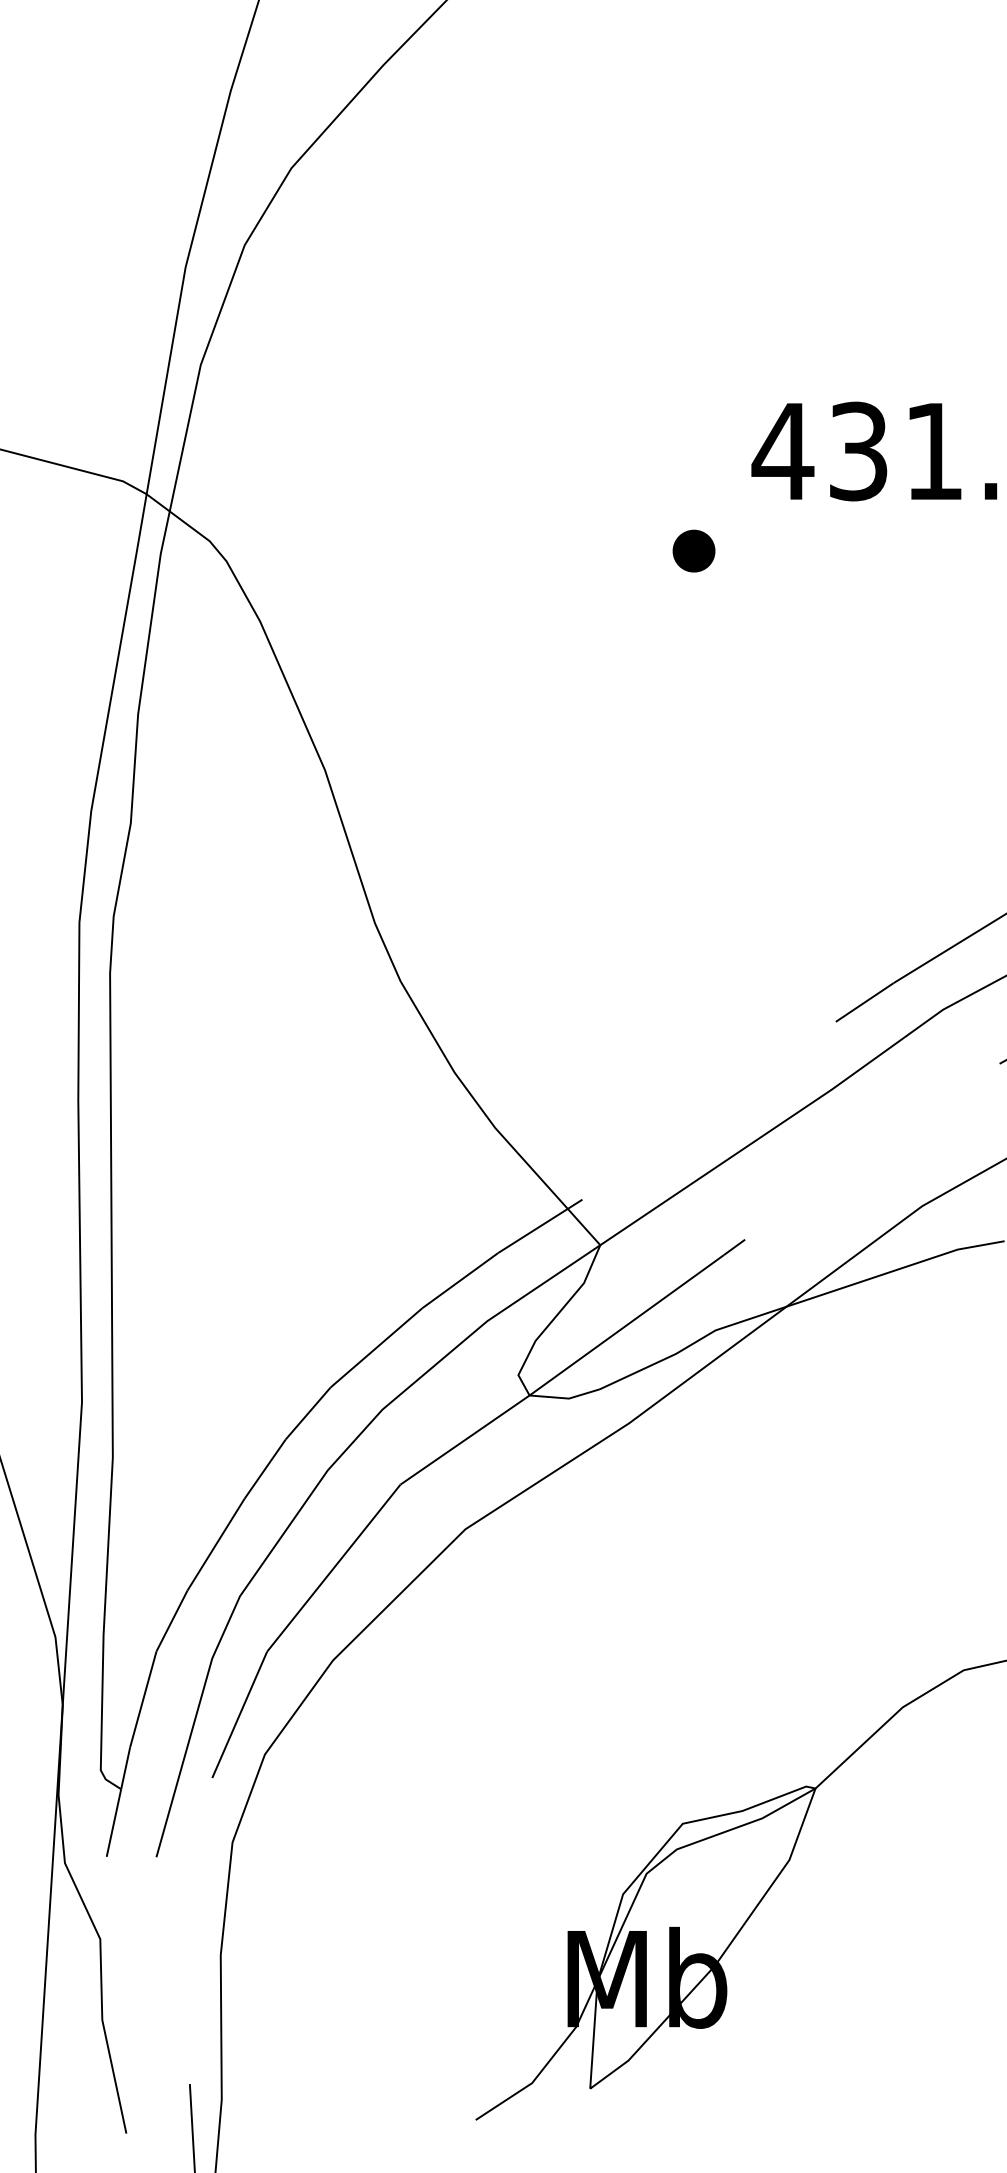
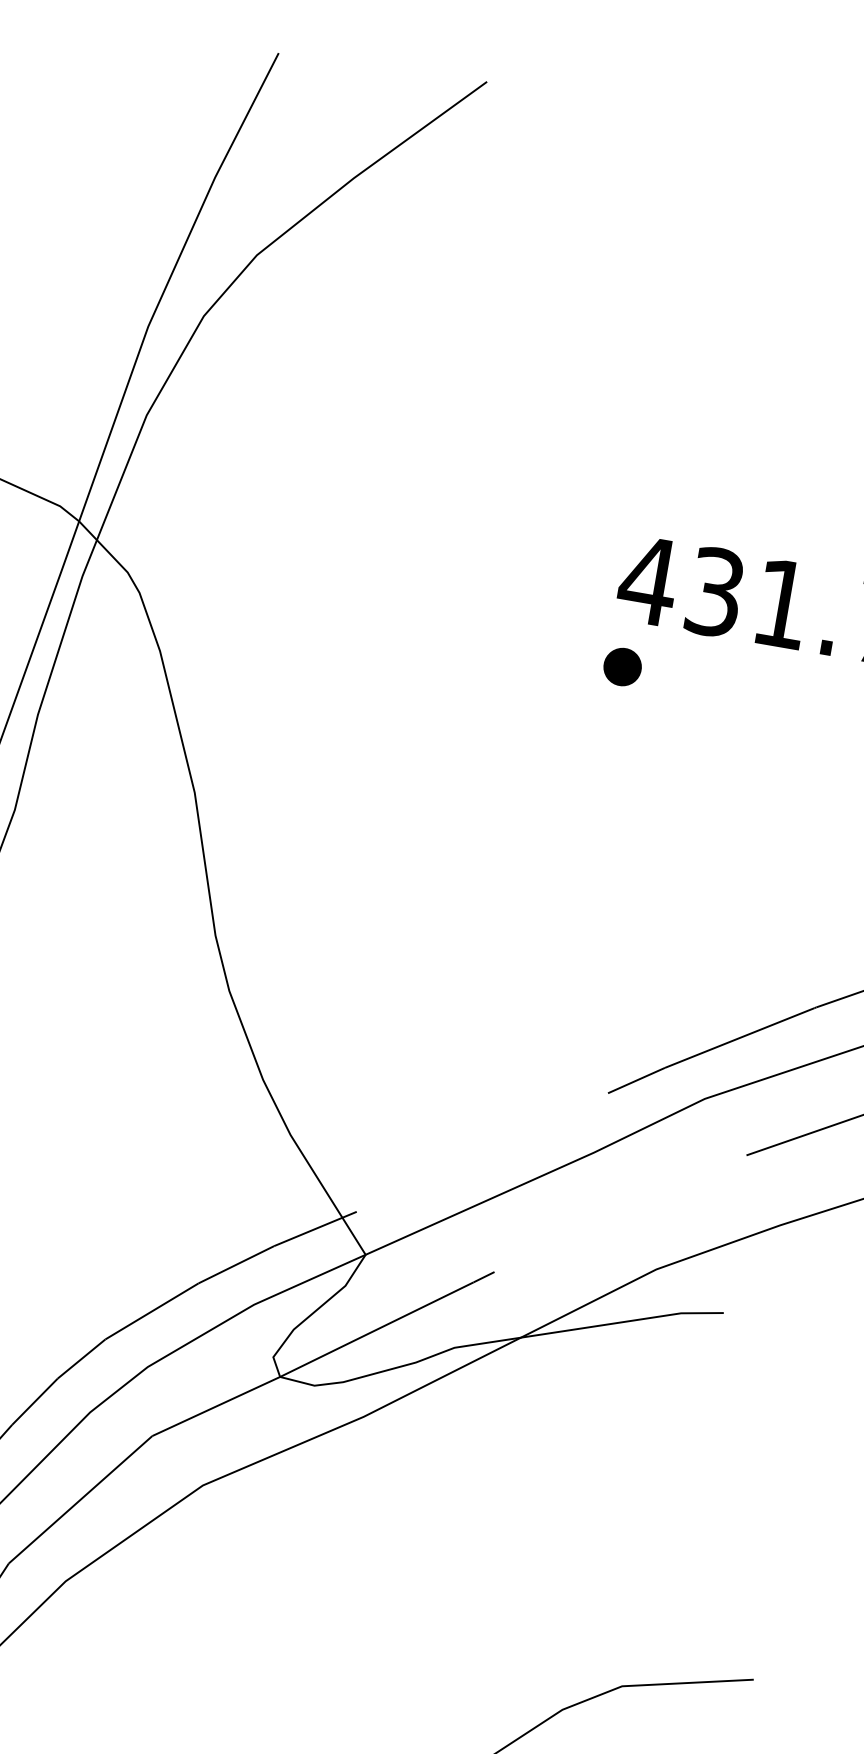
part: (693, 550) -> (622, 666), moved

